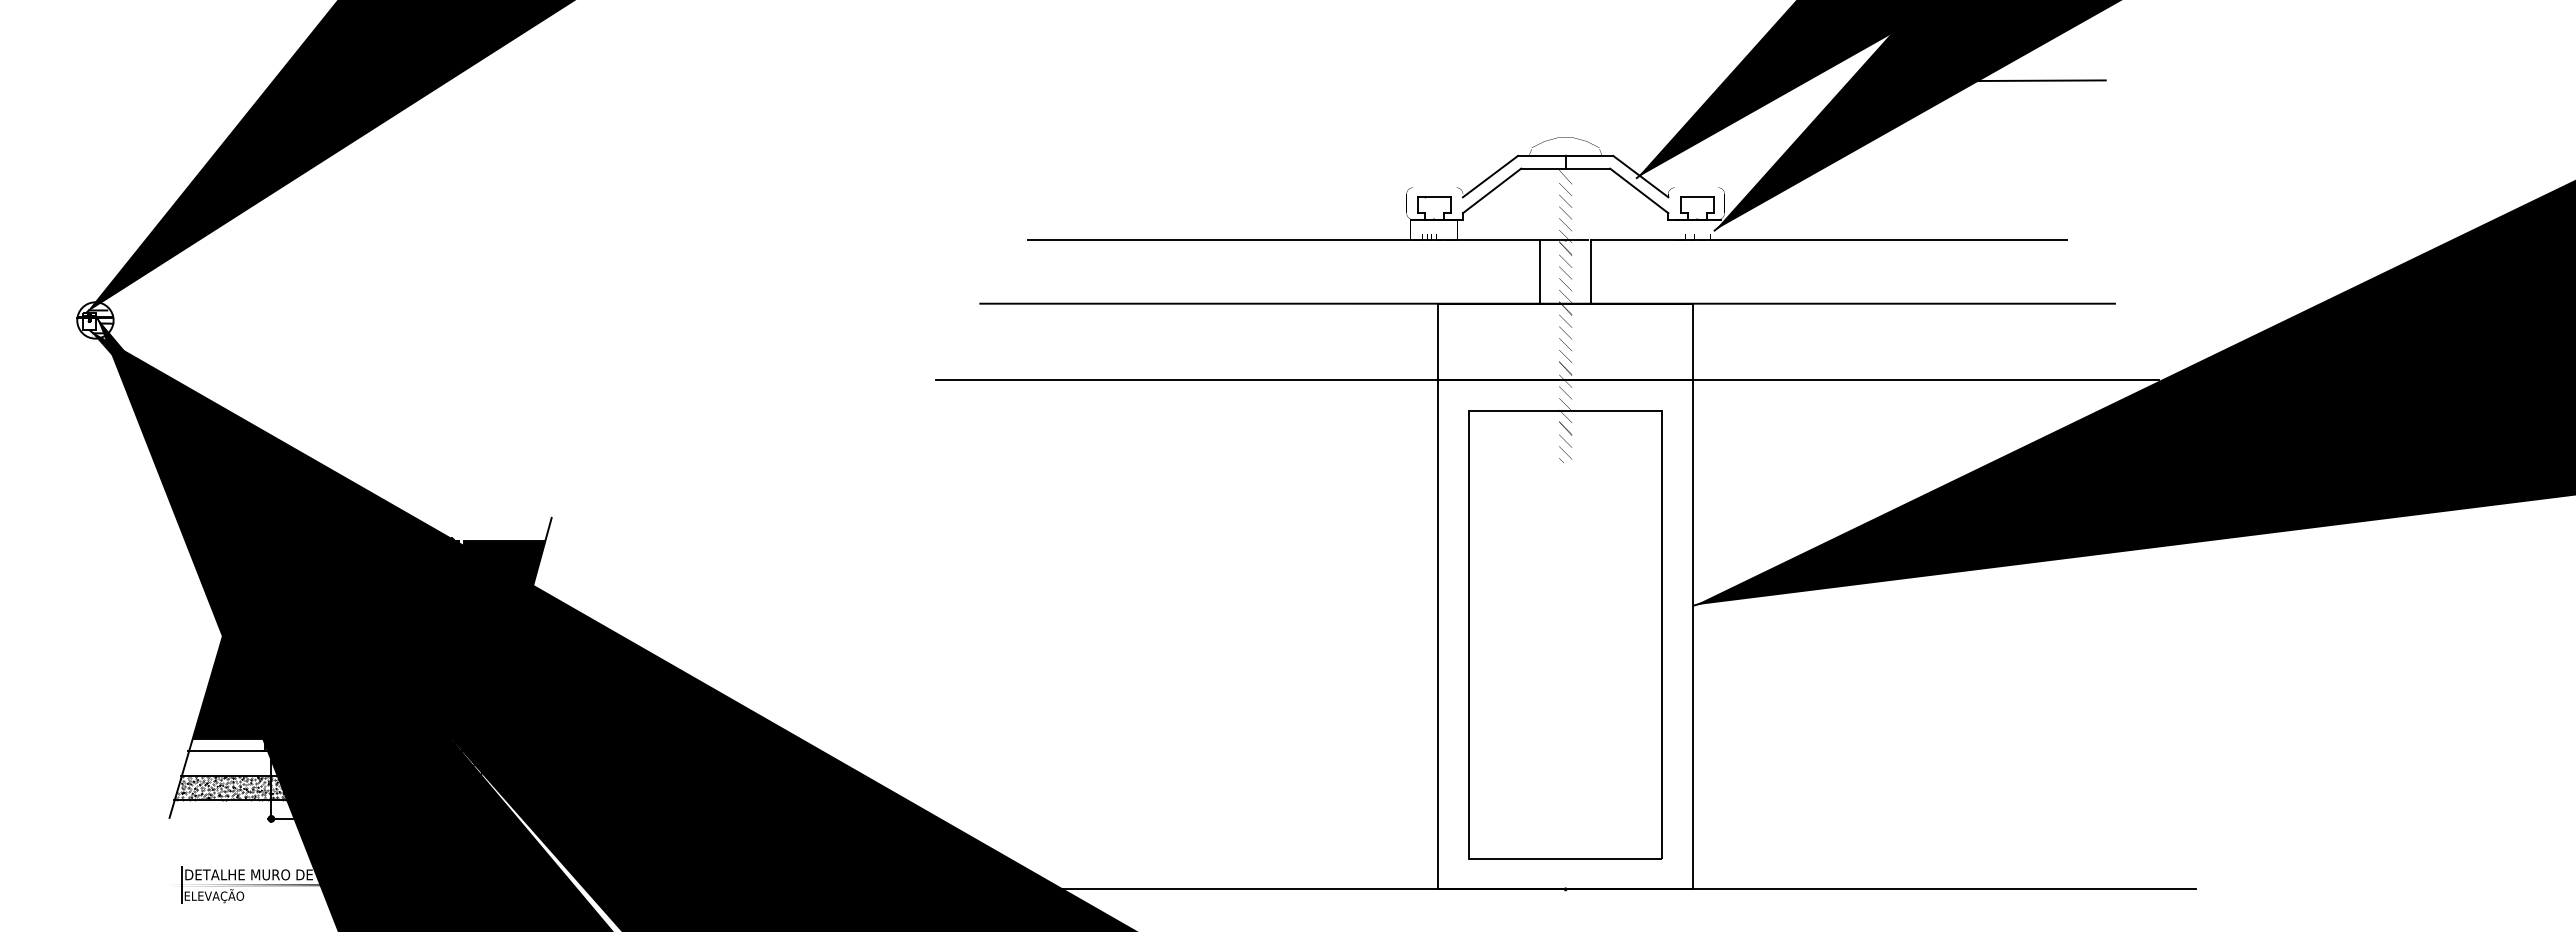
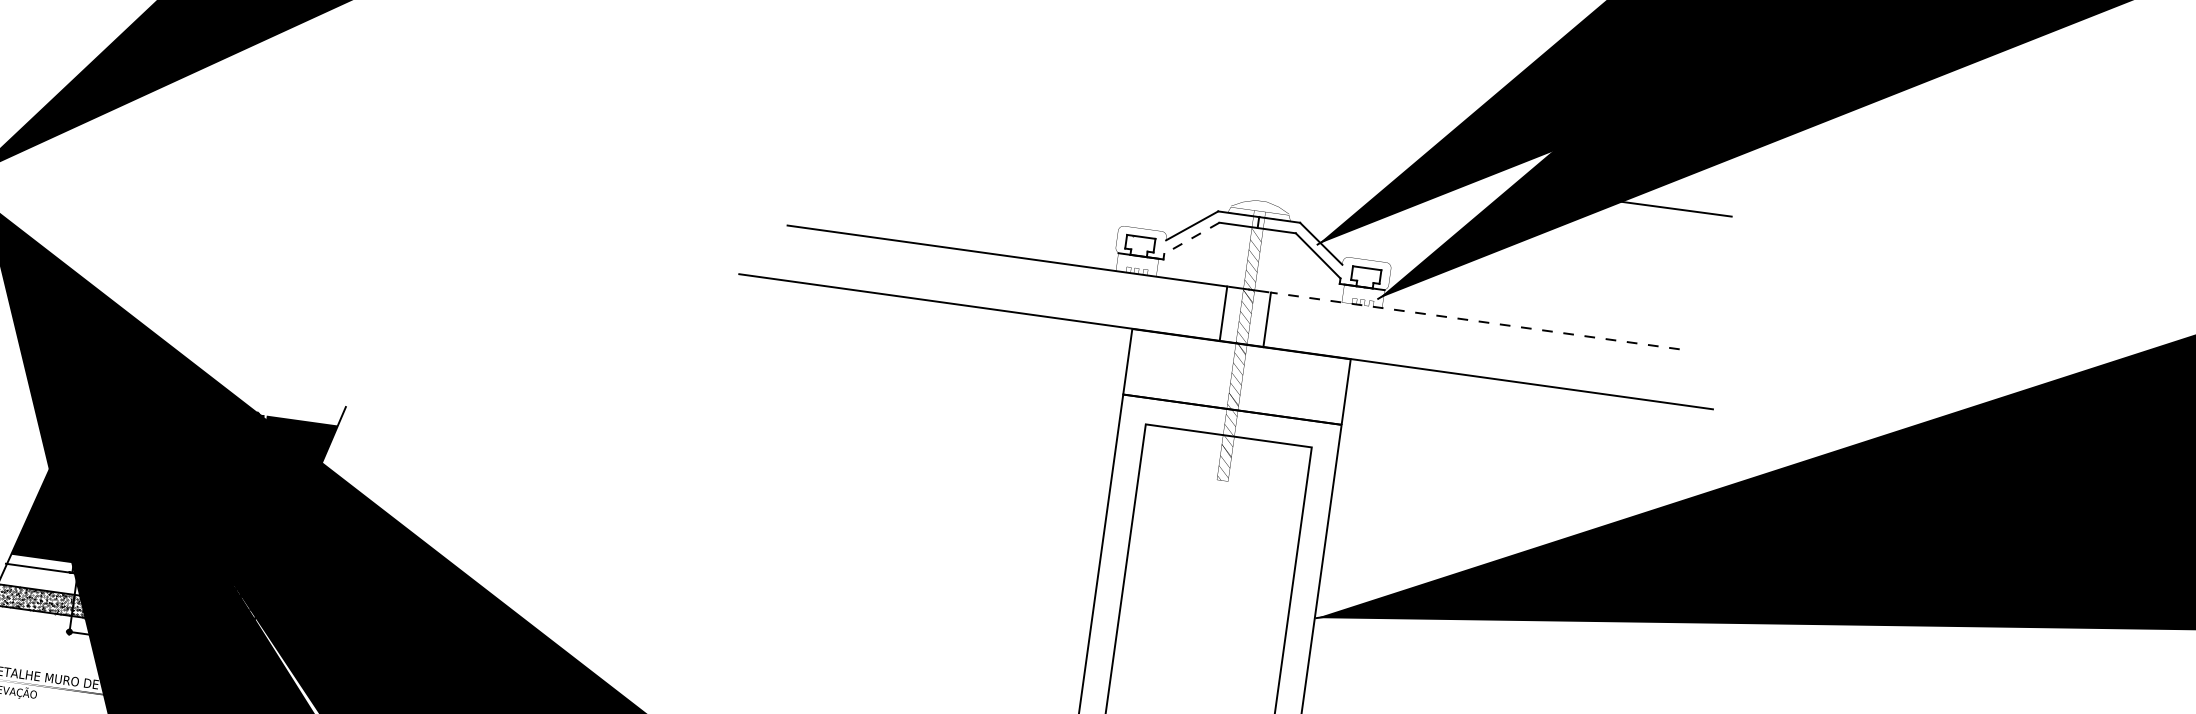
line: (1492, 190) -> (1192, 238), solid -> dashed
line: (1828, 240) -> (1474, 320), solid -> dashed
line: (1547, 380) -> (1216, 407), removed

